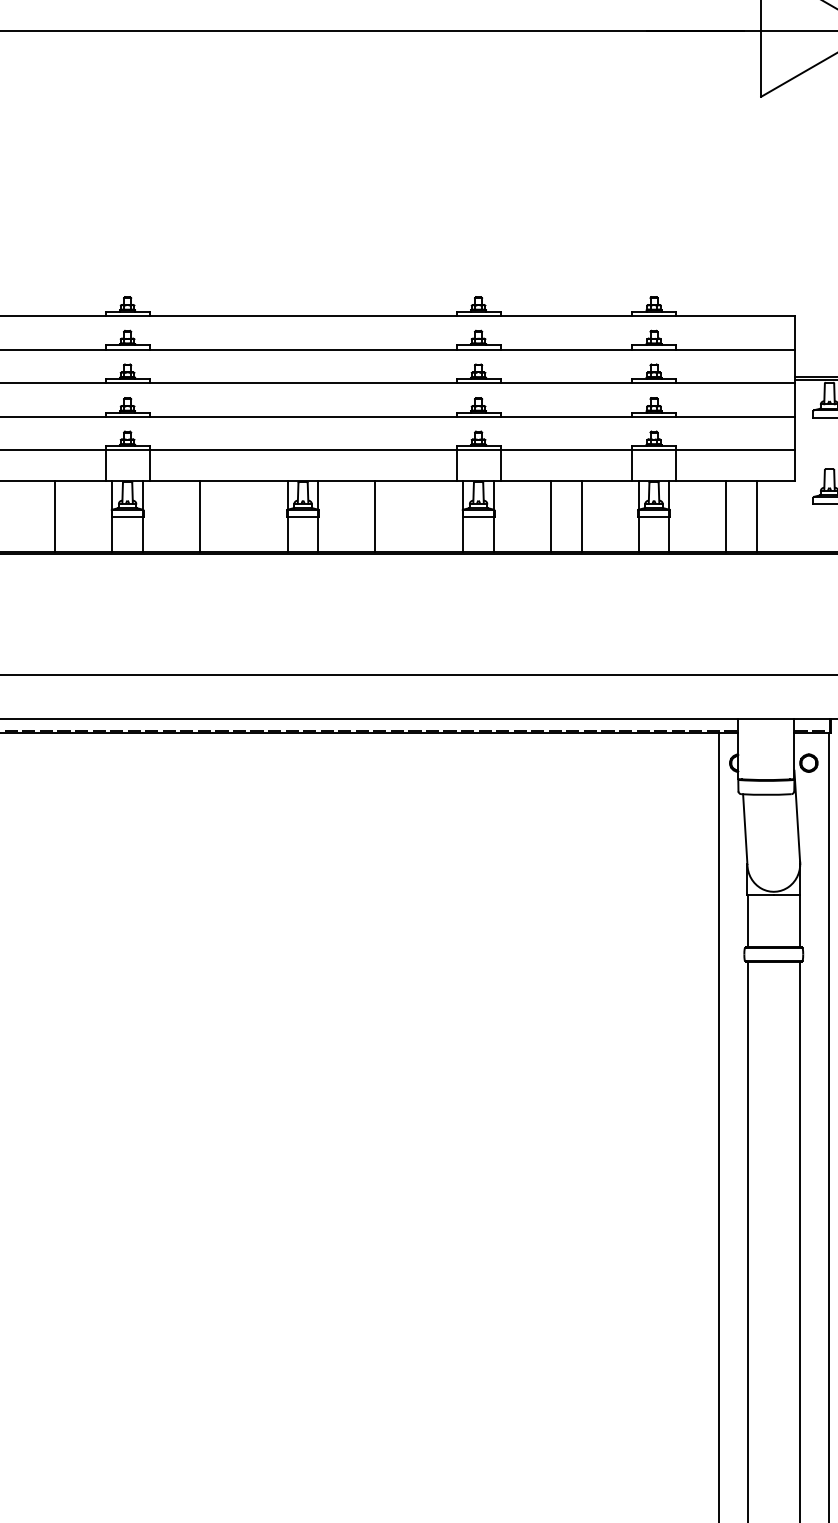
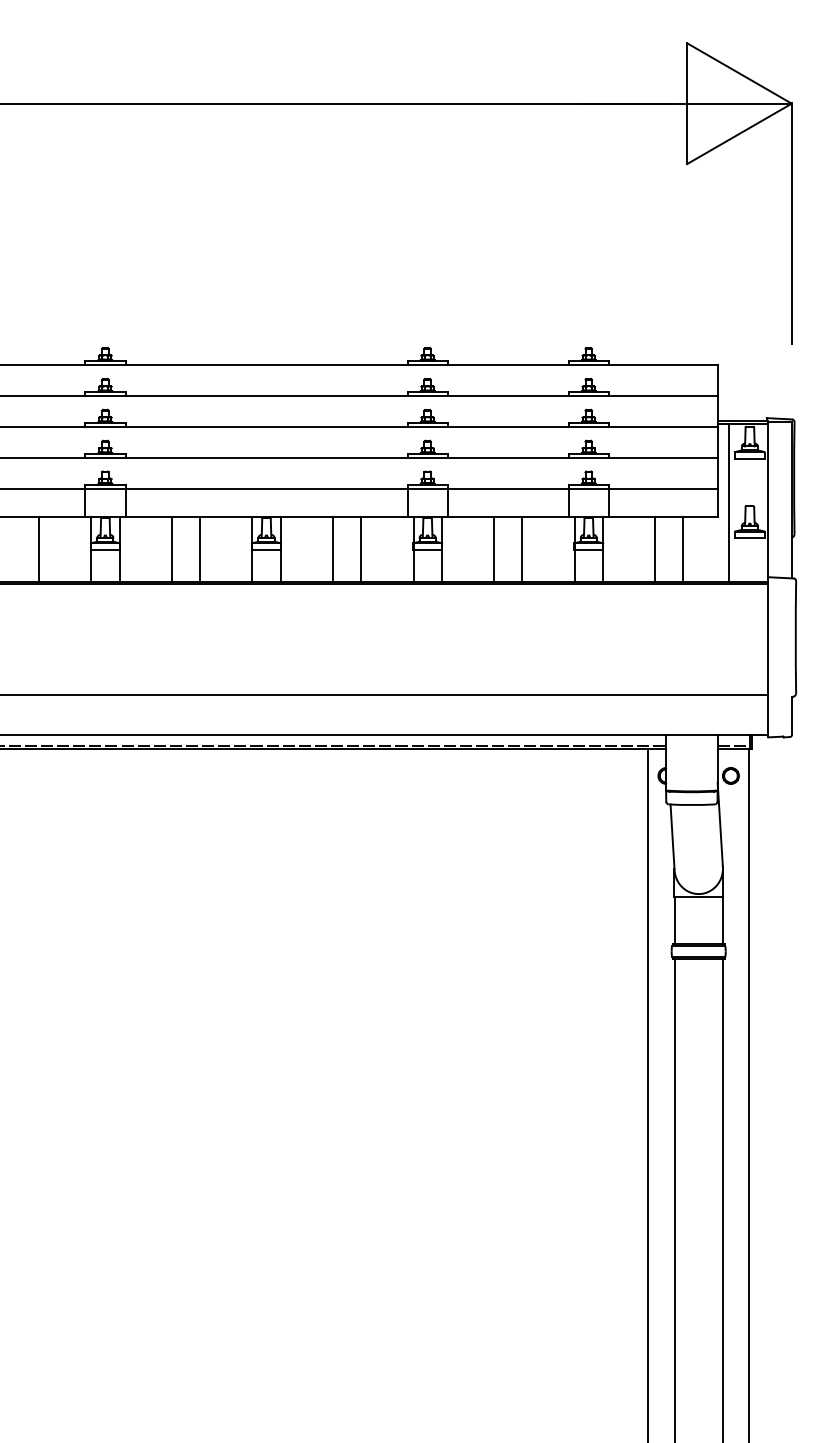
line: (806, 466) -> (728, 503), added
line: (231, 516) -> (200, 549), added
line: (406, 516) -> (361, 549), added

